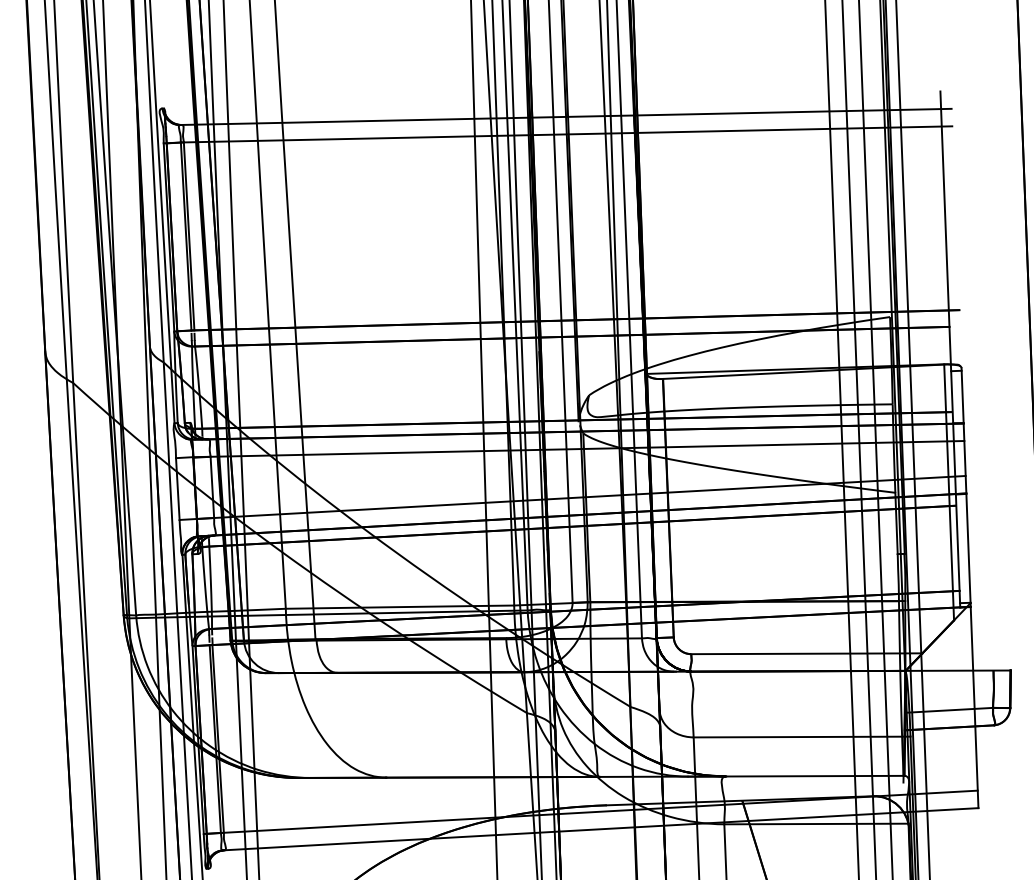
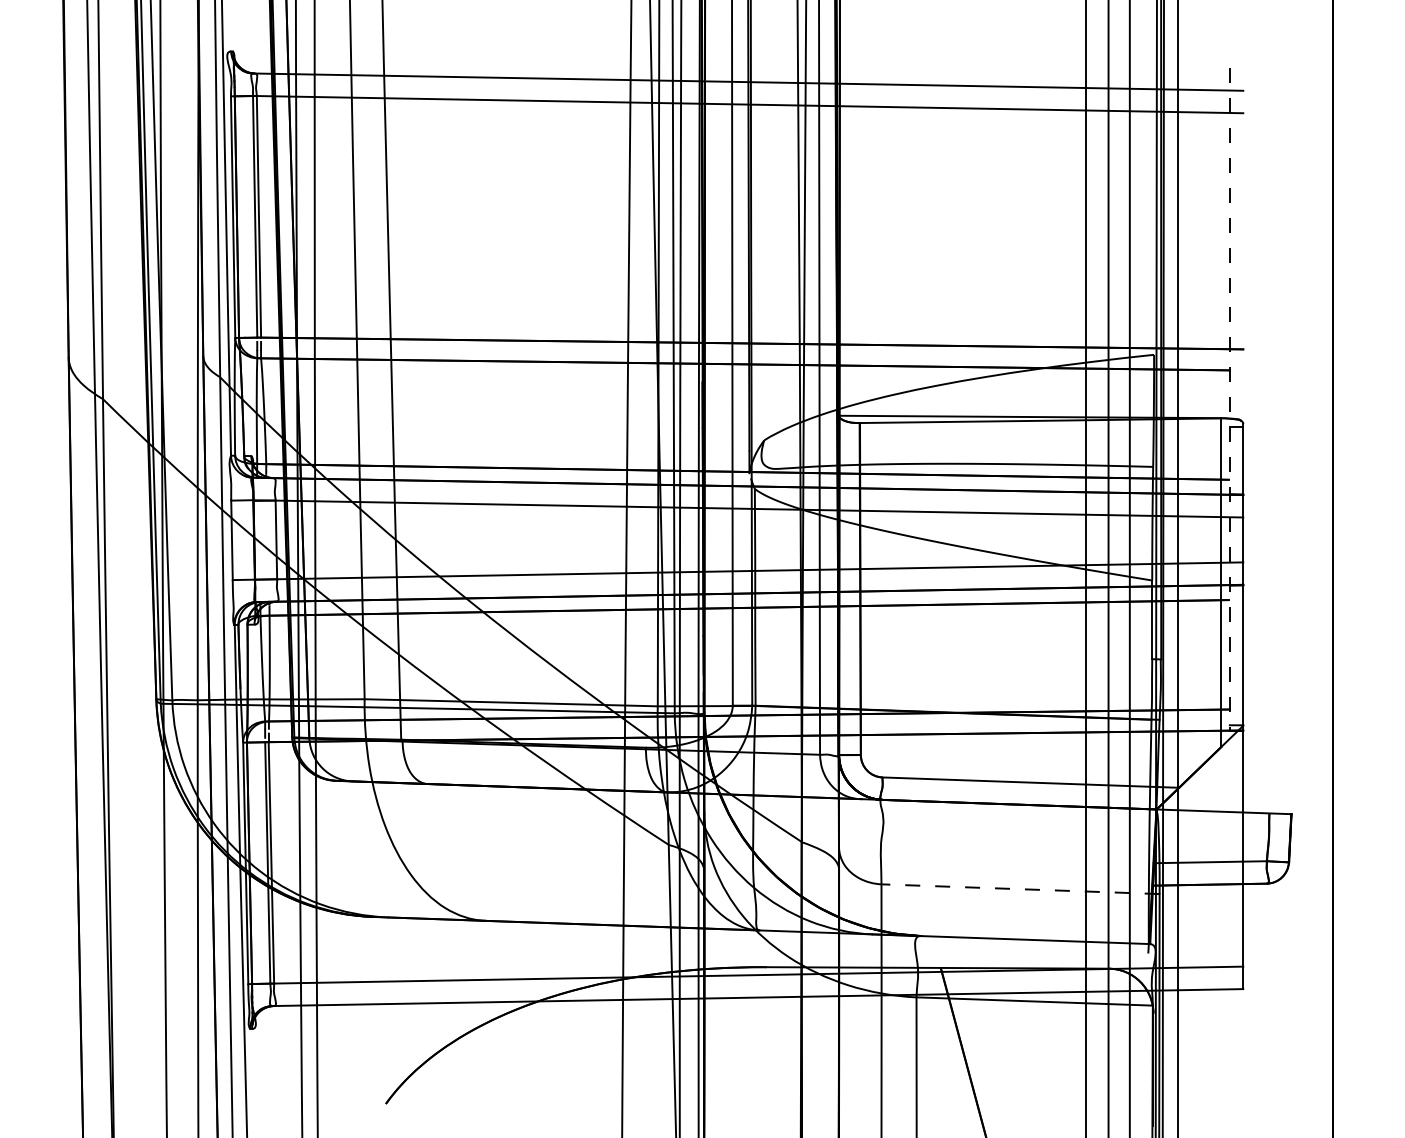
line: (950, 349) -> (1229, 399), solid -> dashed
line: (802, 737) -> (1020, 889), solid -> dashed

